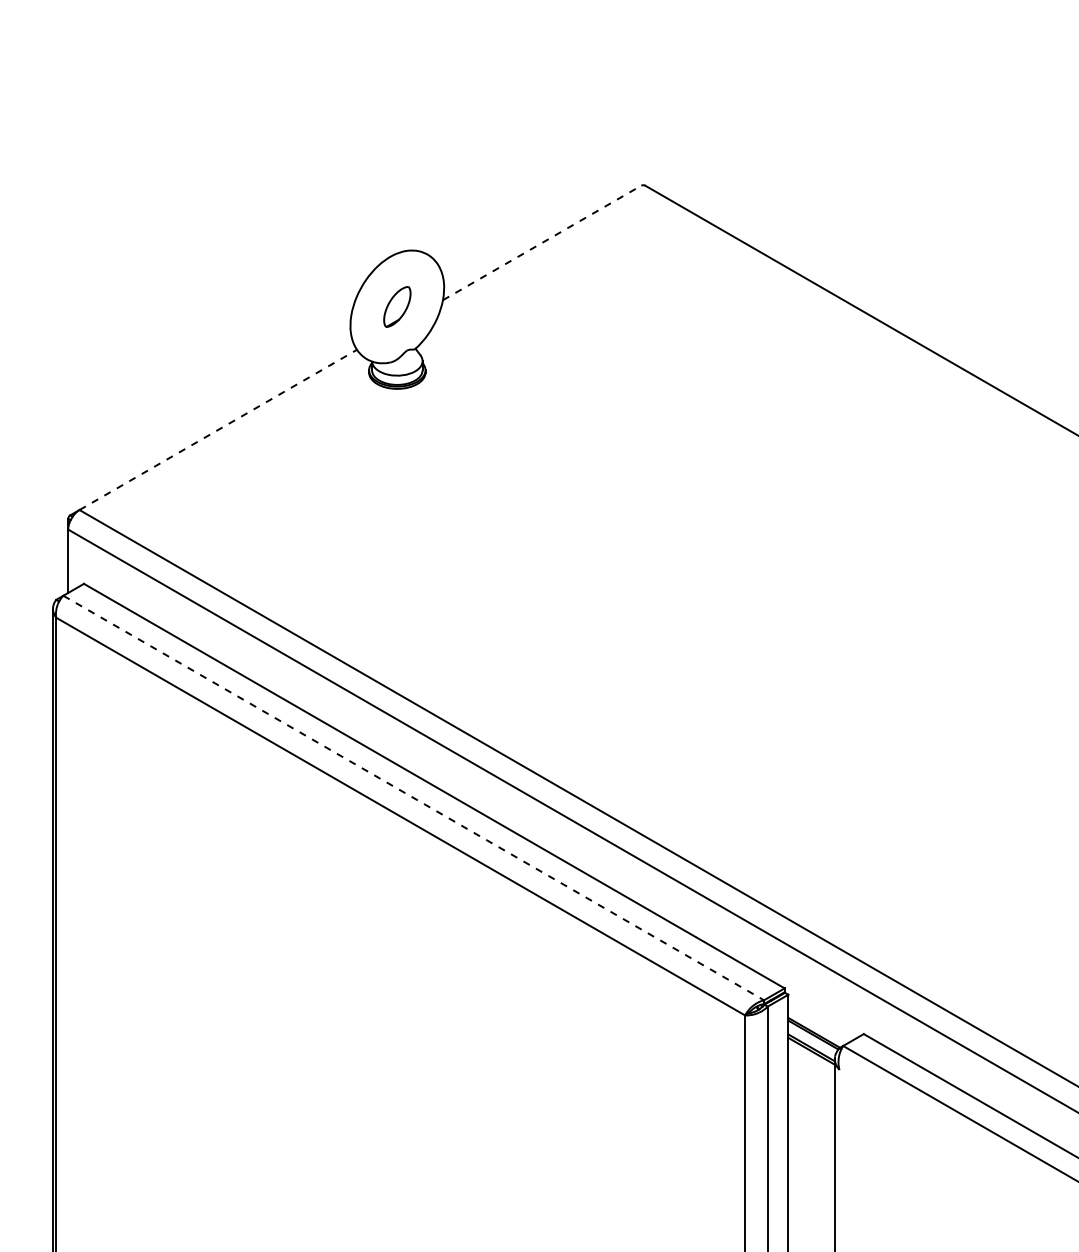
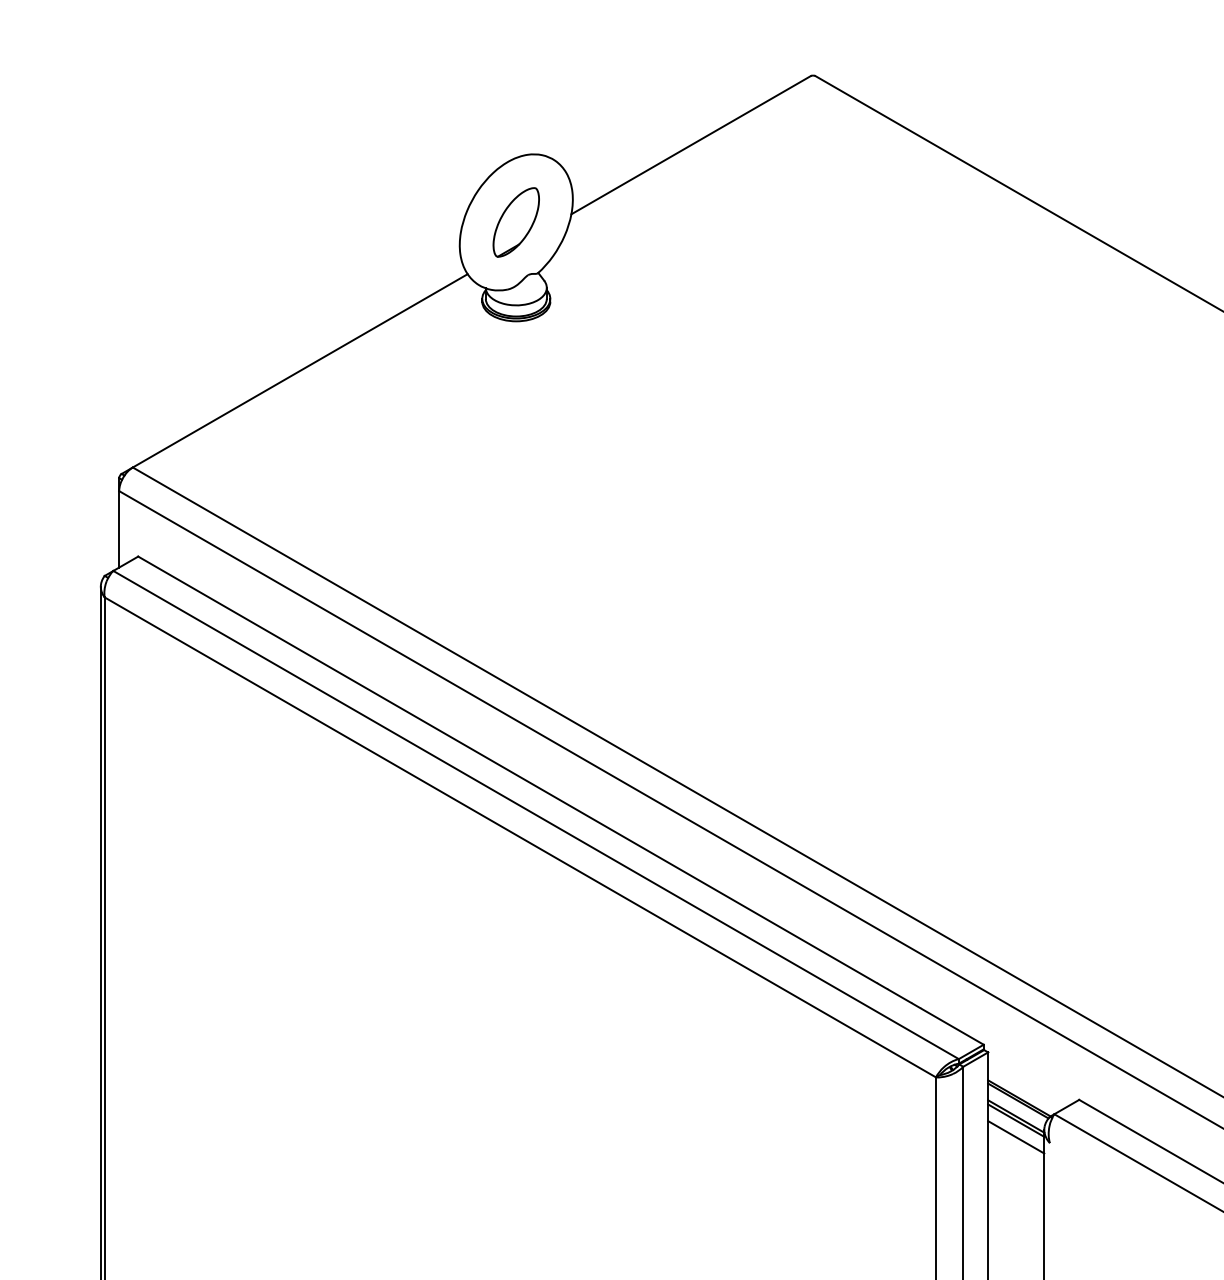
line: (542, 242) -> (691, 144), dashed -> solid
part: (397, 306) -> (516, 221), size x1.43
line: (218, 429) -> (300, 370), dashed -> solid
line: (413, 798) -> (535, 815), dashed -> solid
line: (811, 1064) -> (1016, 1136), added

